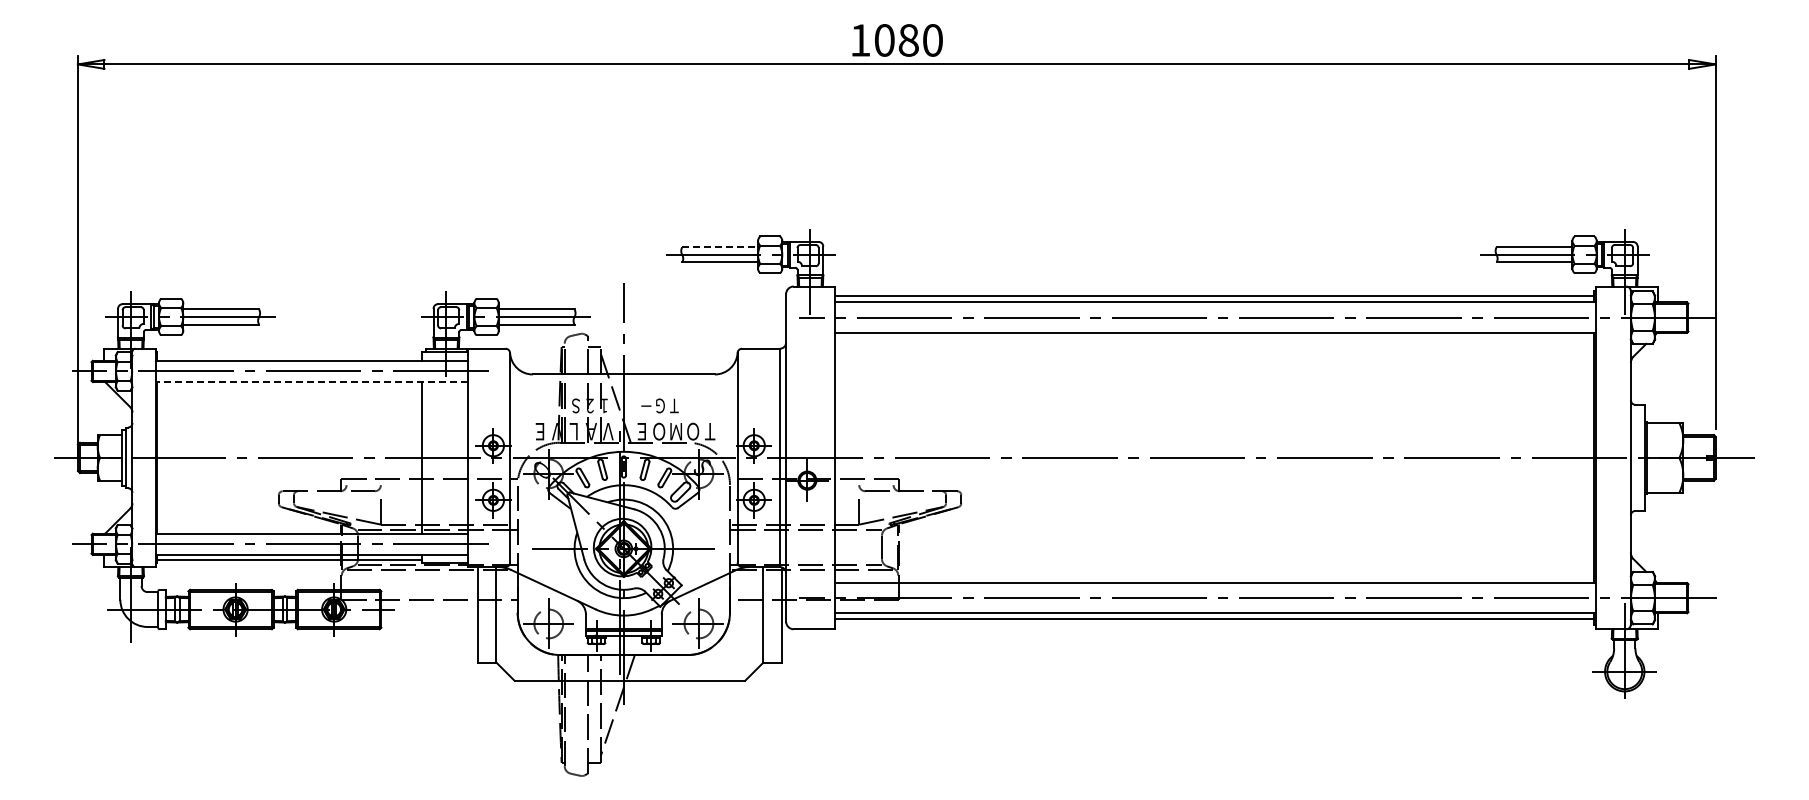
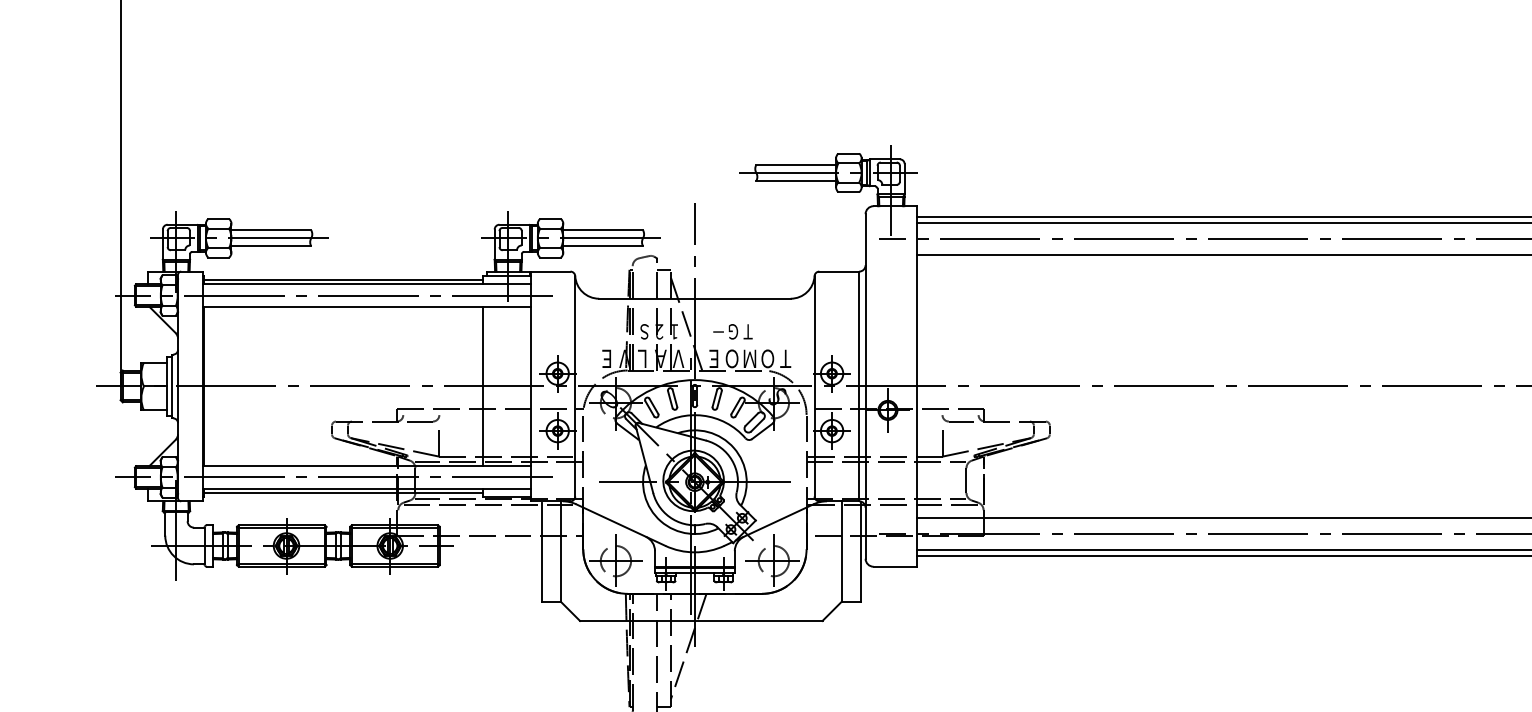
line: (720, 247) -> (796, 165), dashed -> solid
line: (289, 356) -> (343, 279), added
line: (311, 382) -> (366, 307), dashed -> solid

